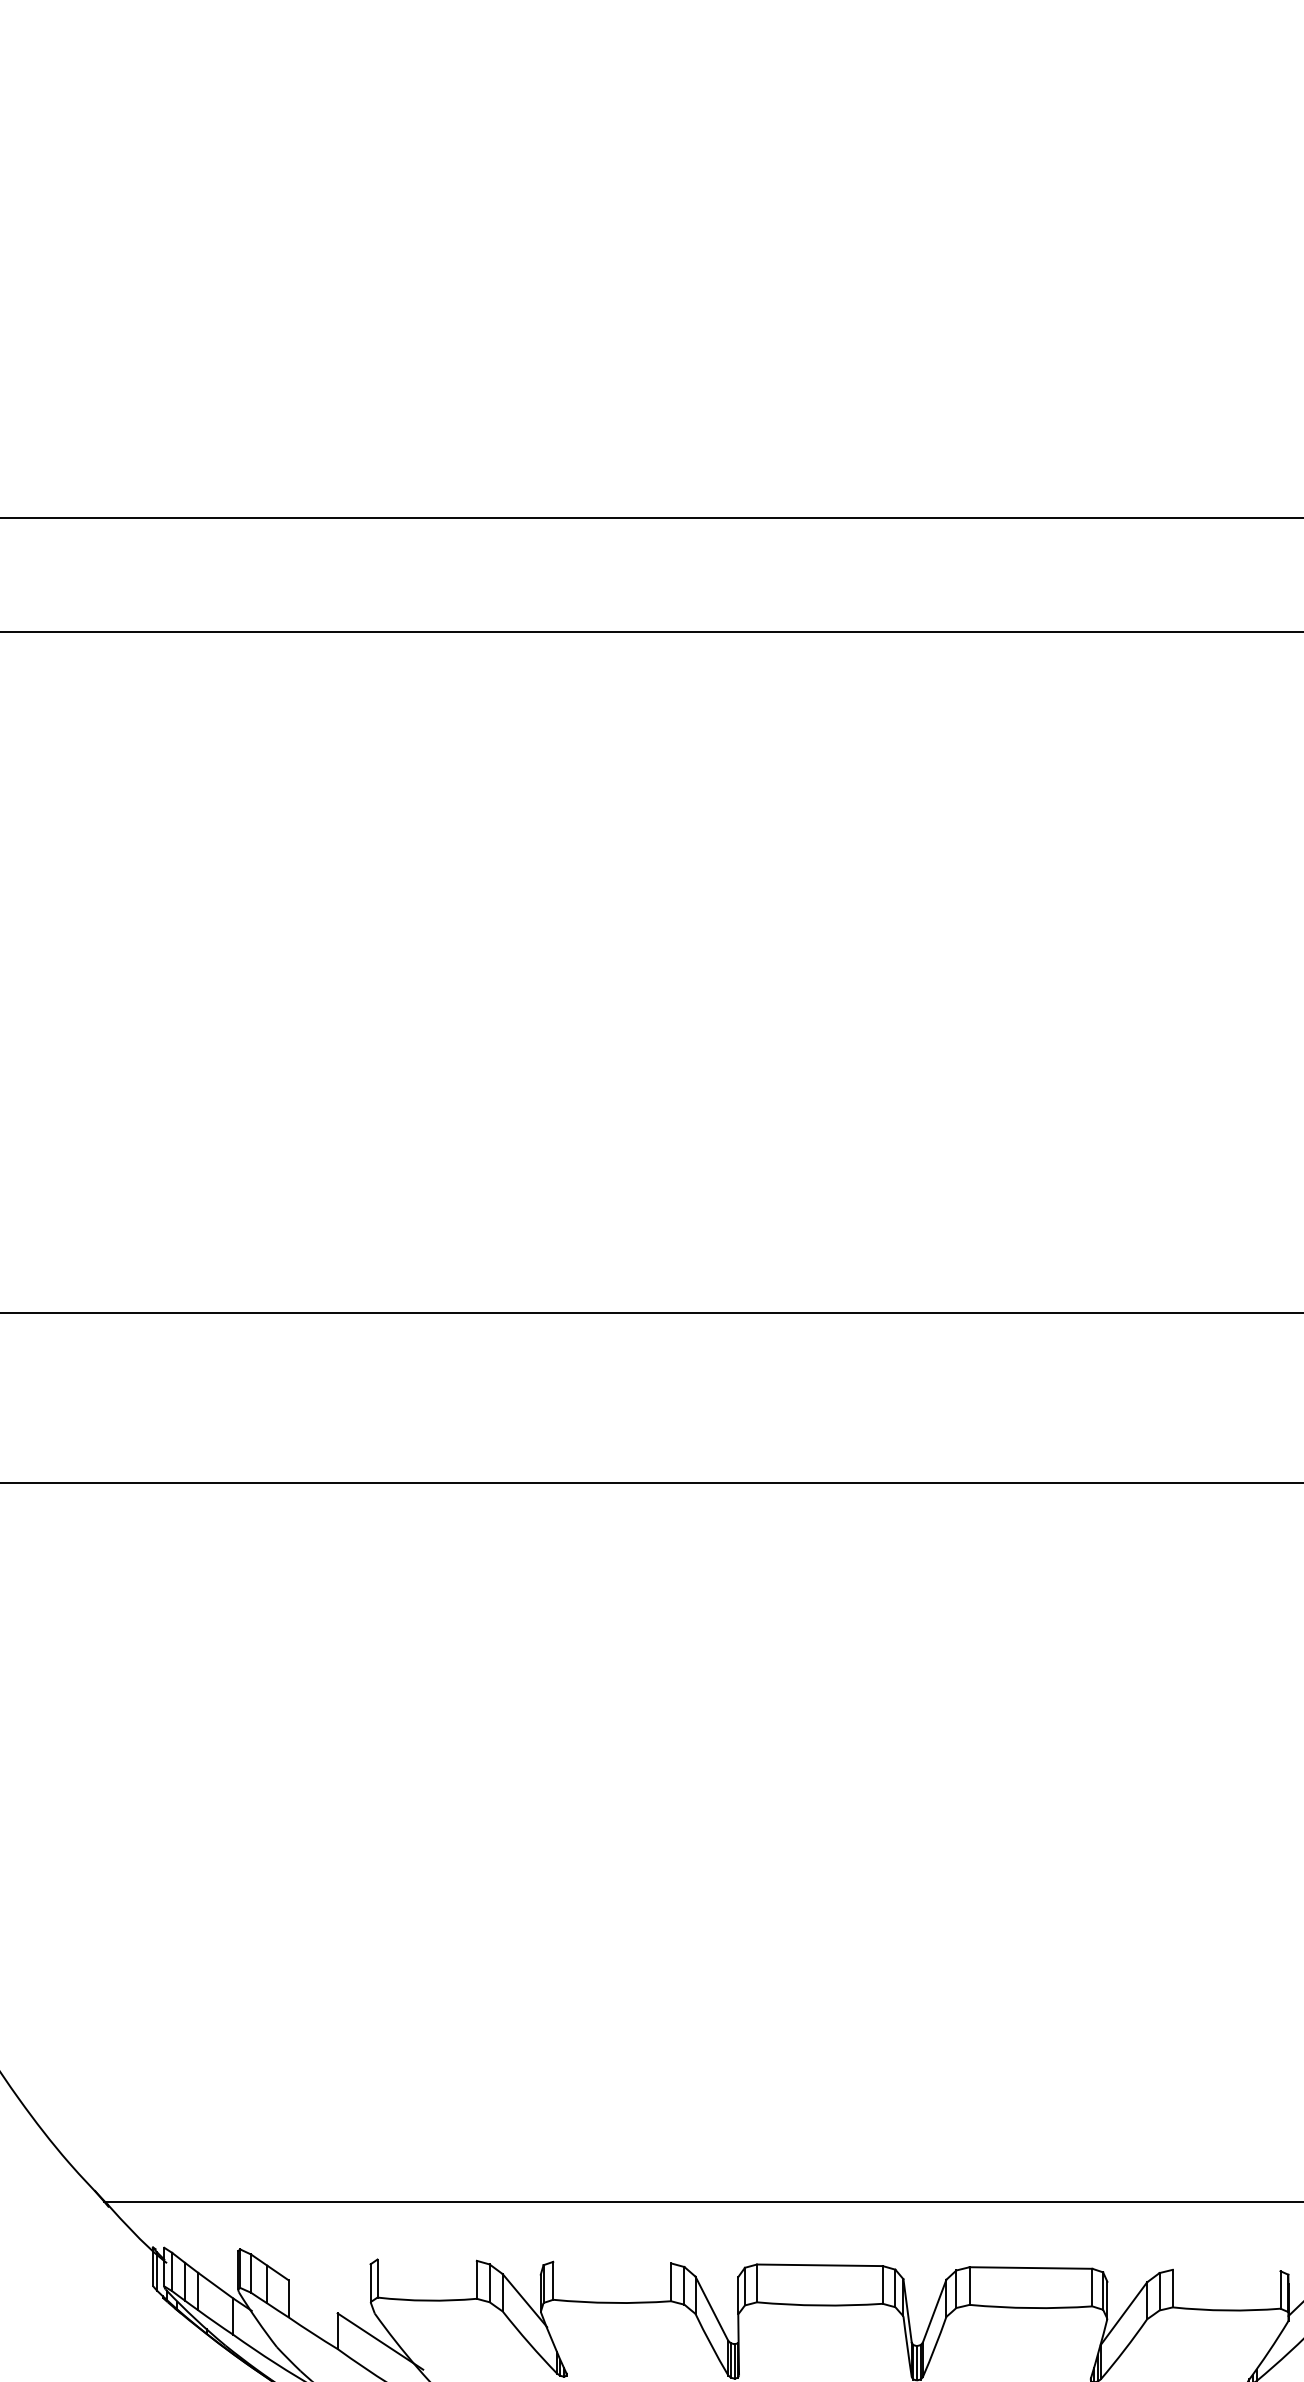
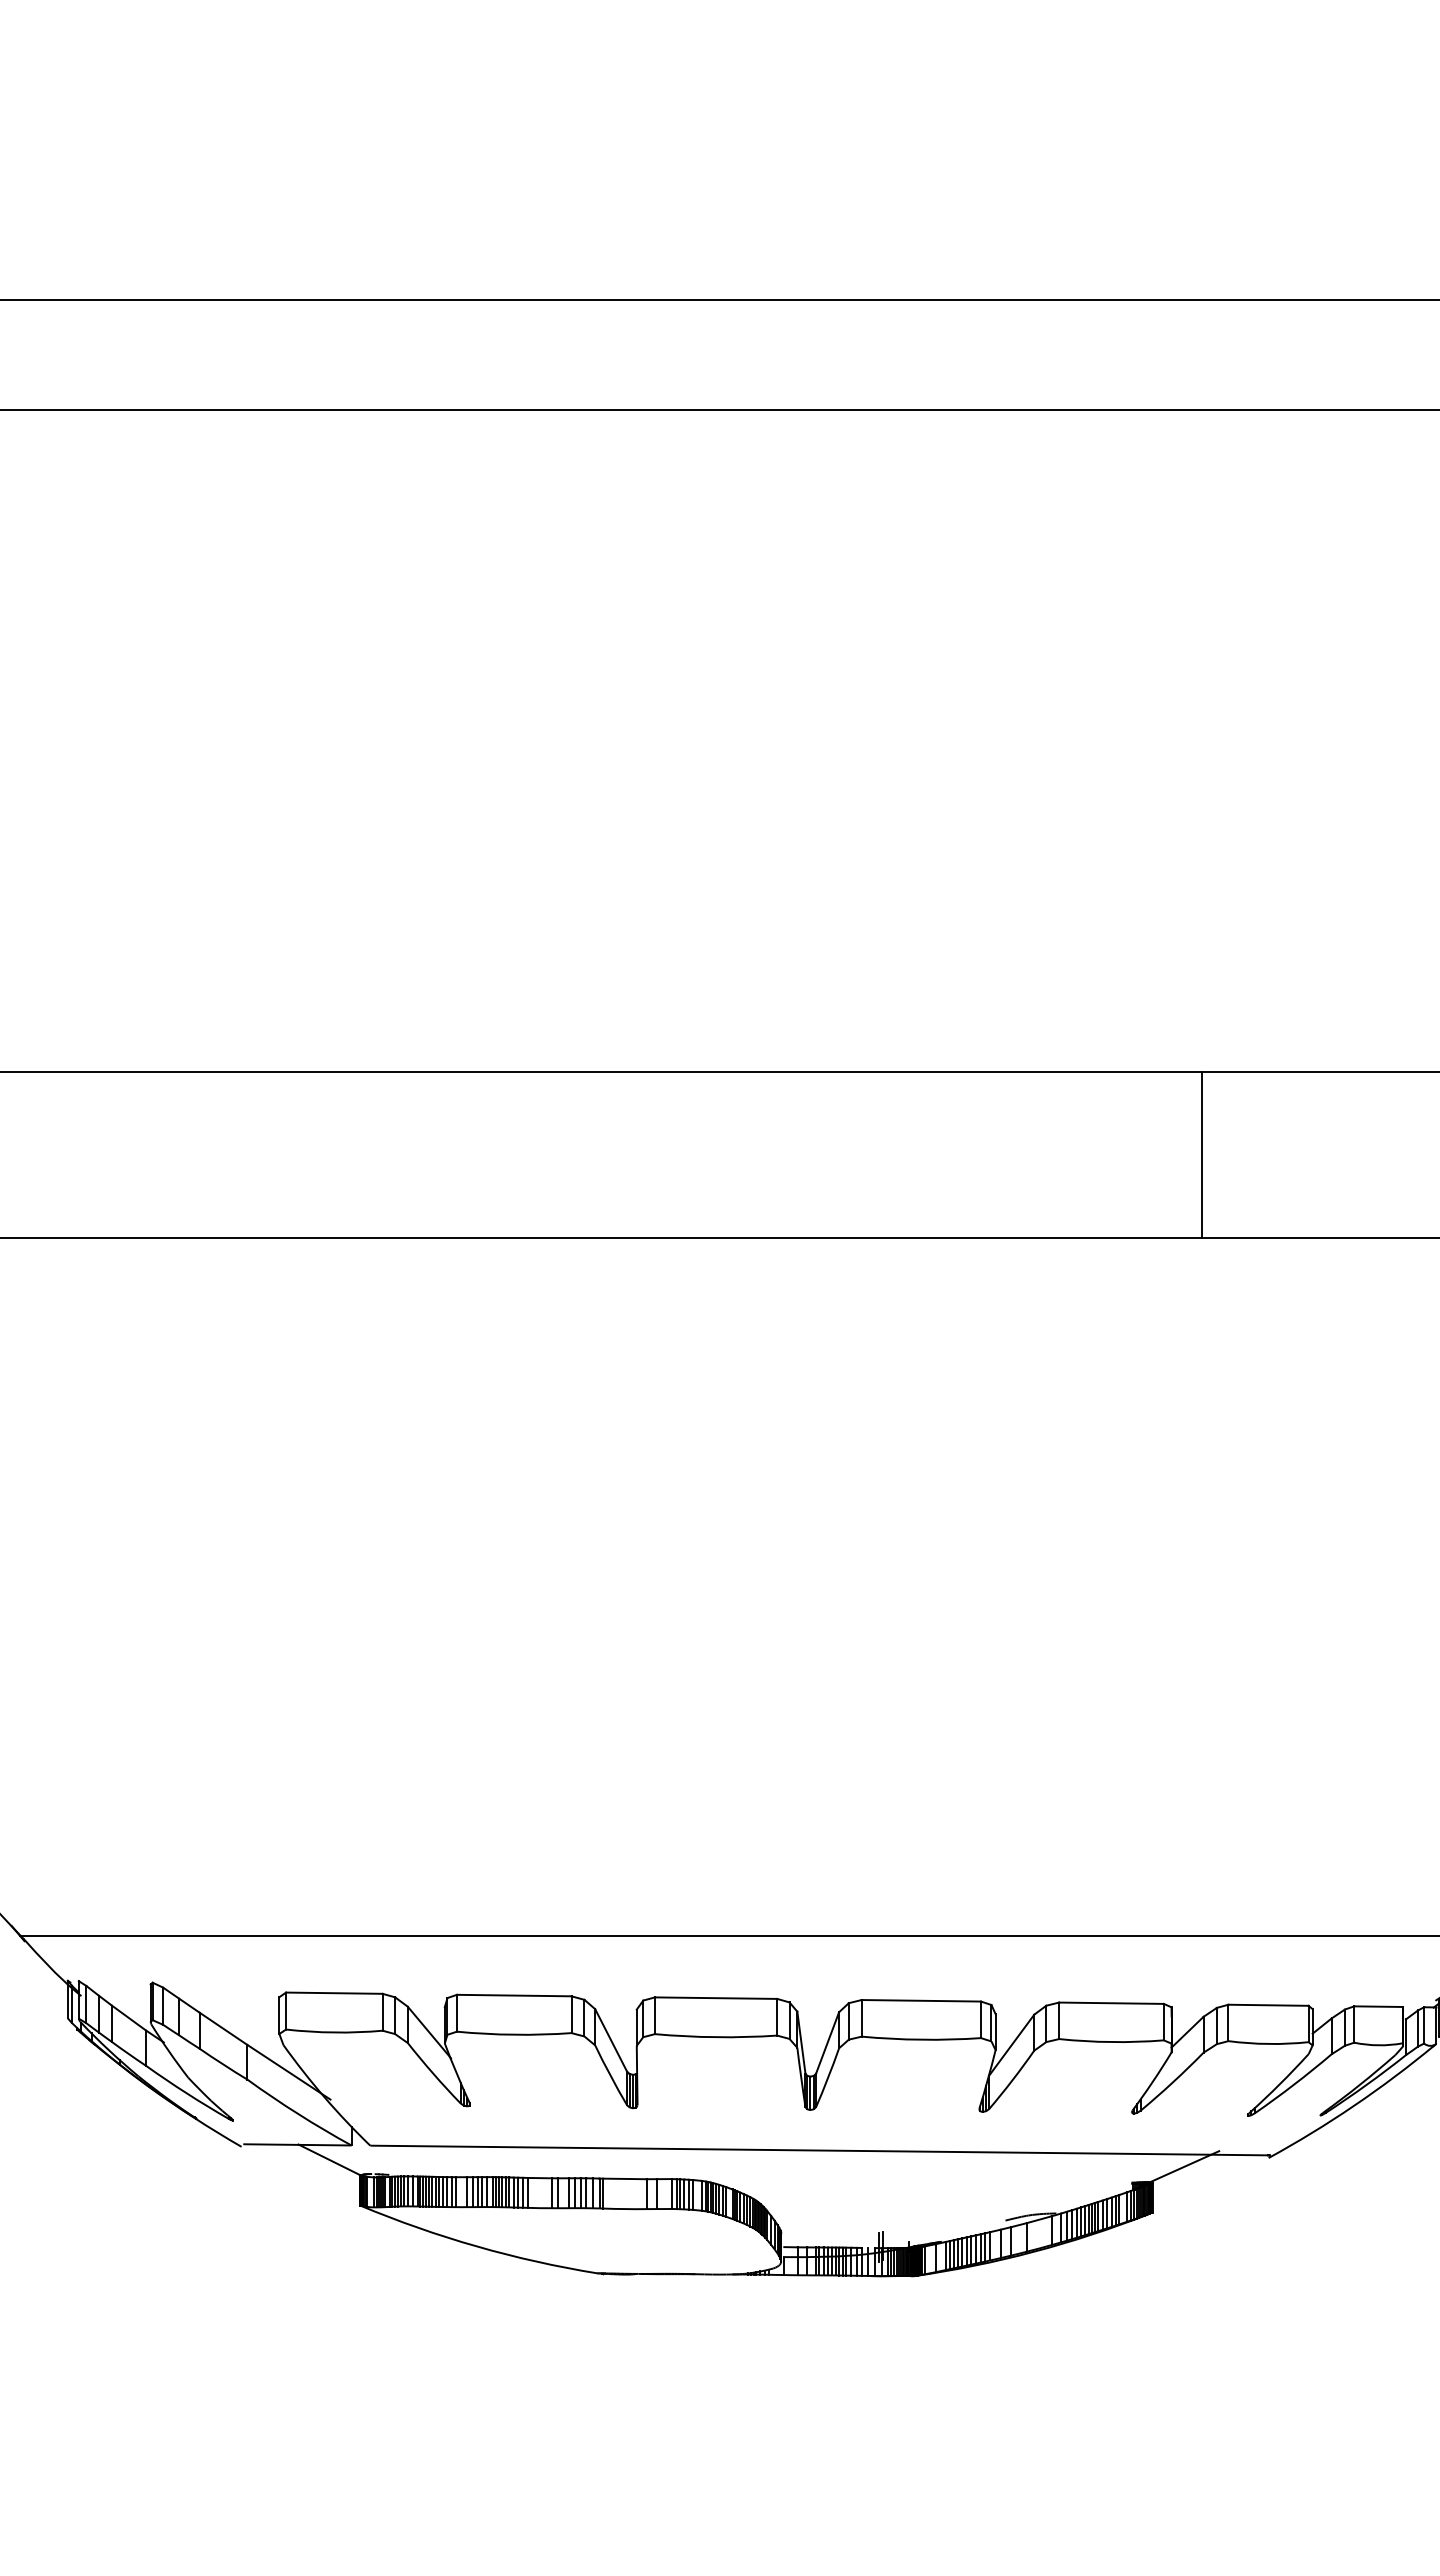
line: (427, 2259) -> (334, 1992), added
line: (611, 2262) -> (513, 1995), added
line: (1226, 2269) -> (1111, 2002), added
line: (313, 2296) -> (223, 2028), added

